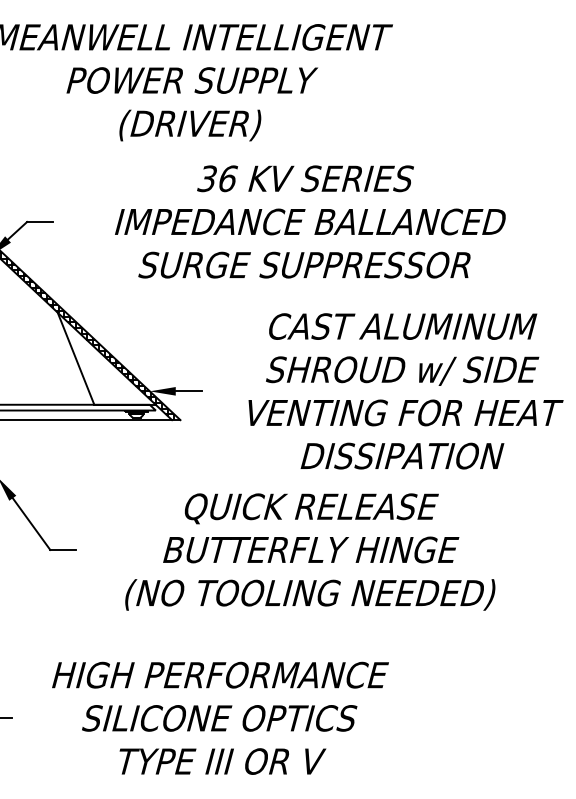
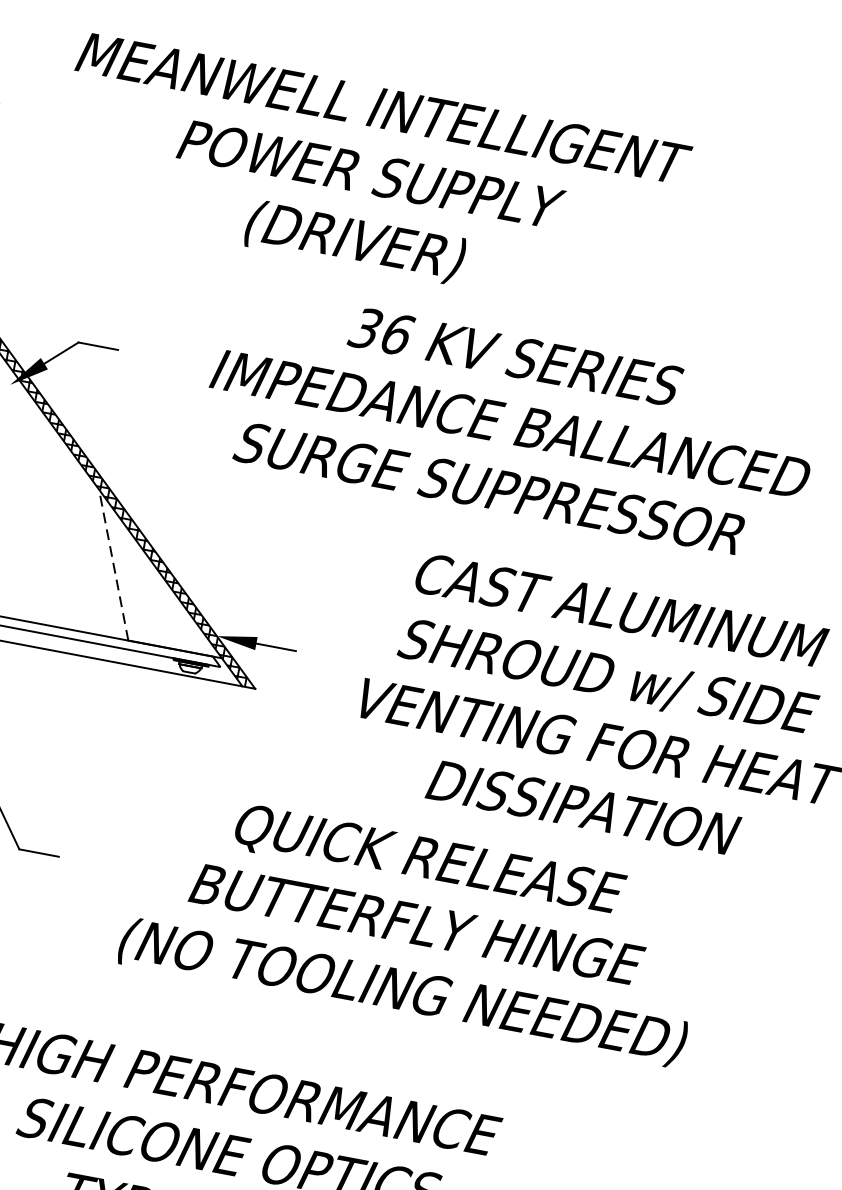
line: (76, 358) -> (114, 564), solid -> dashed

